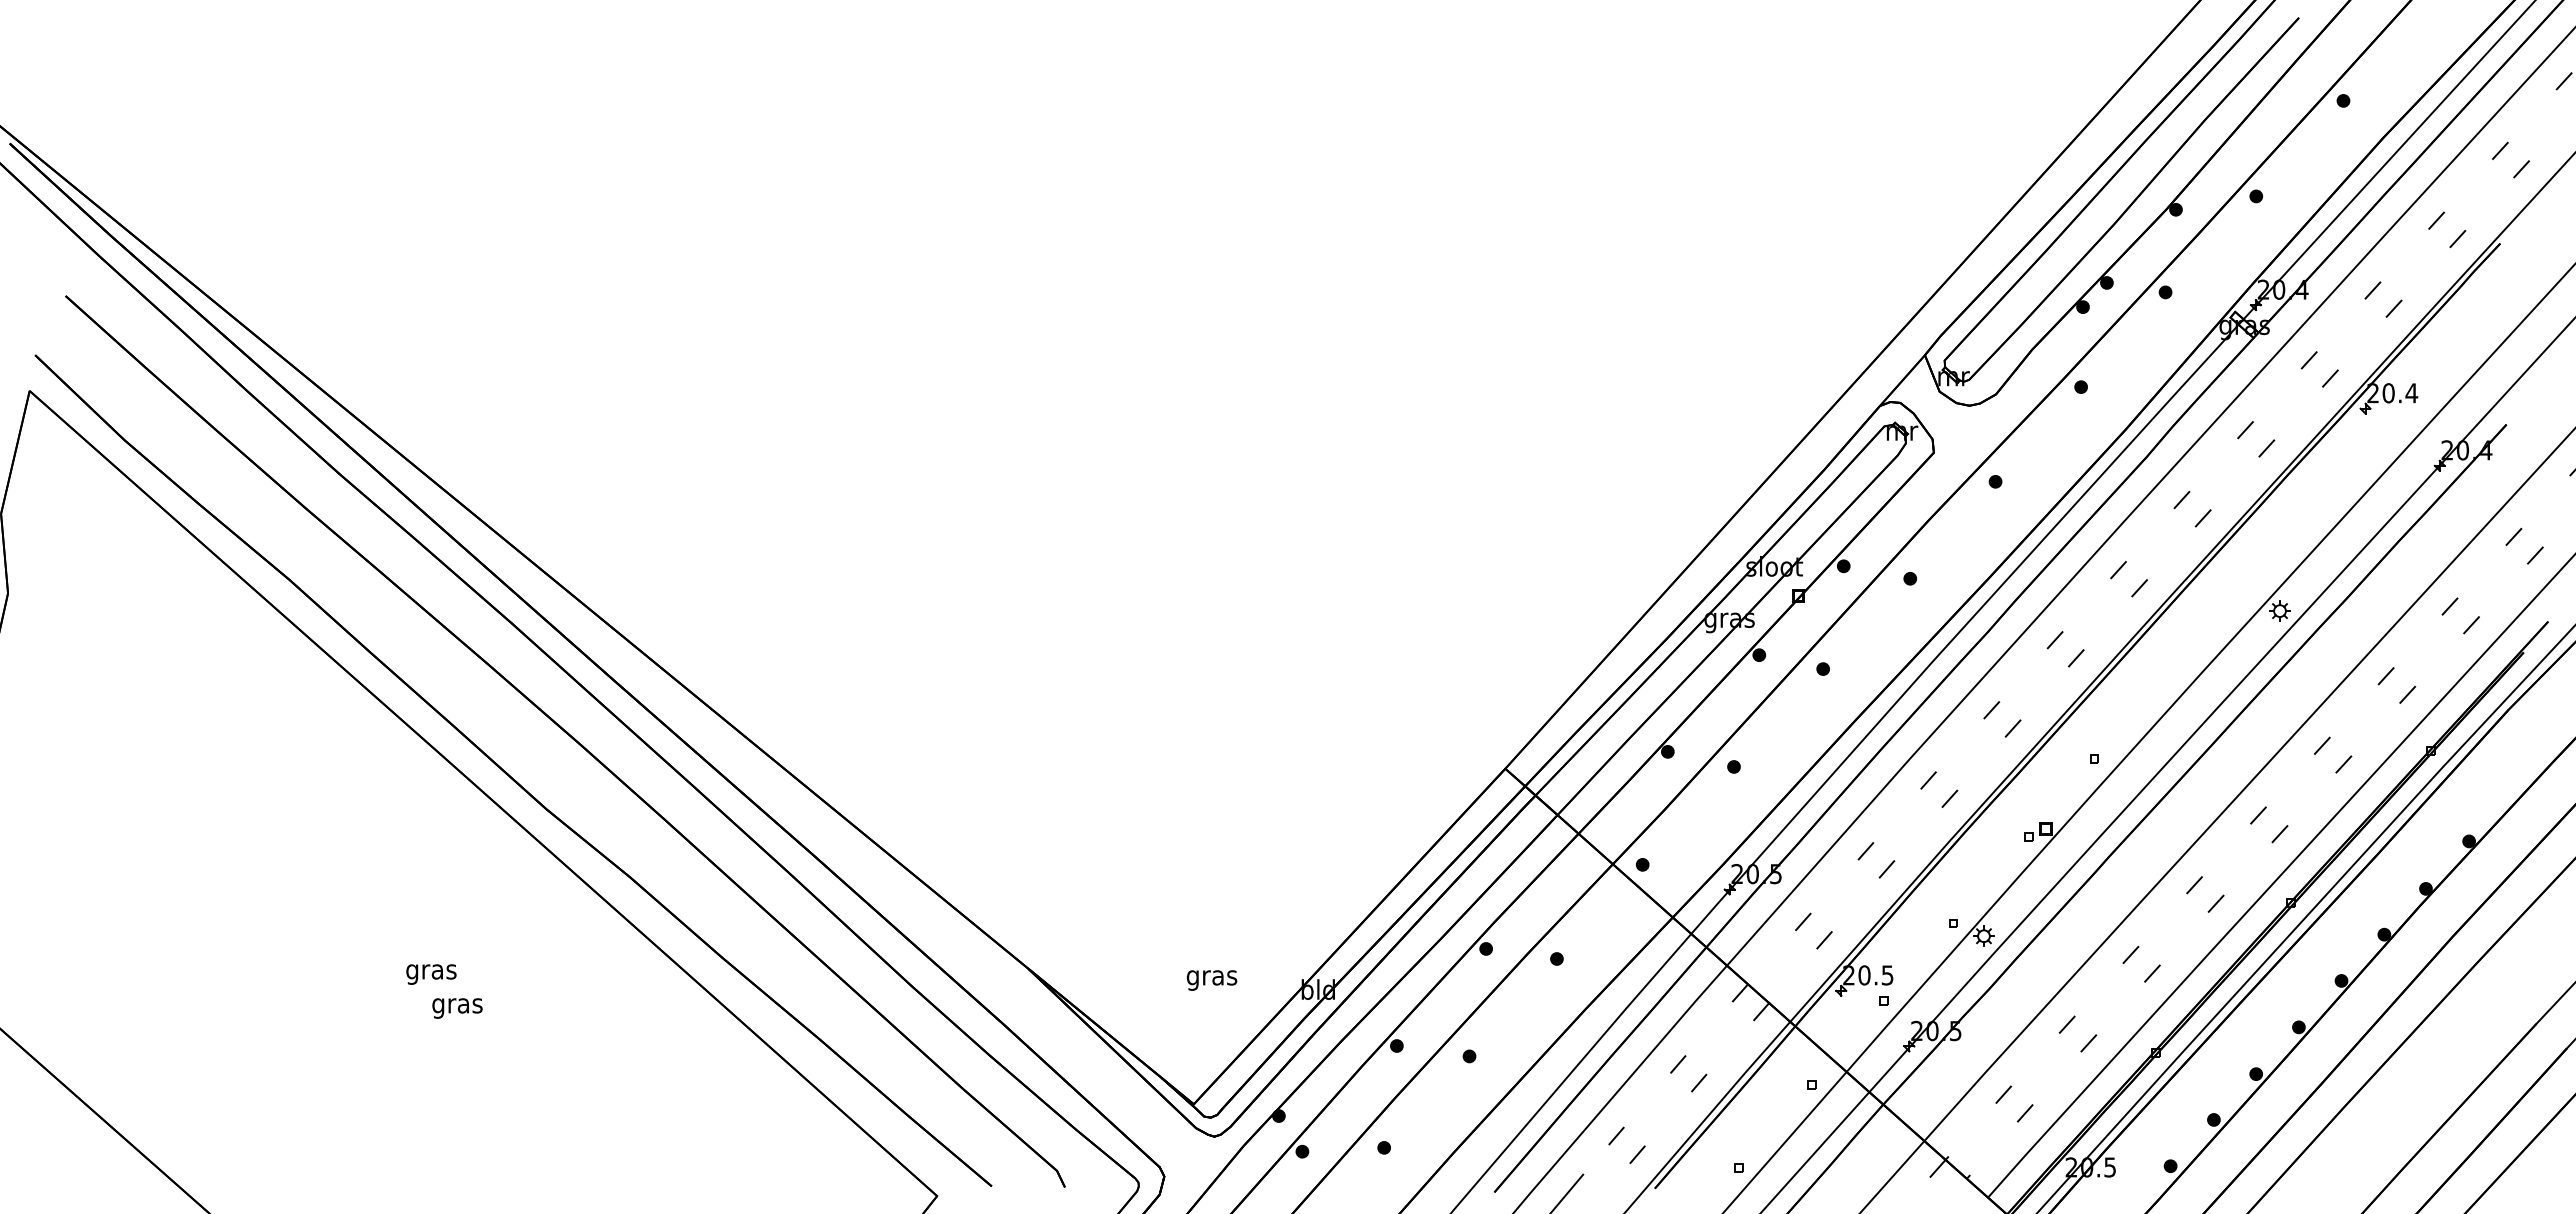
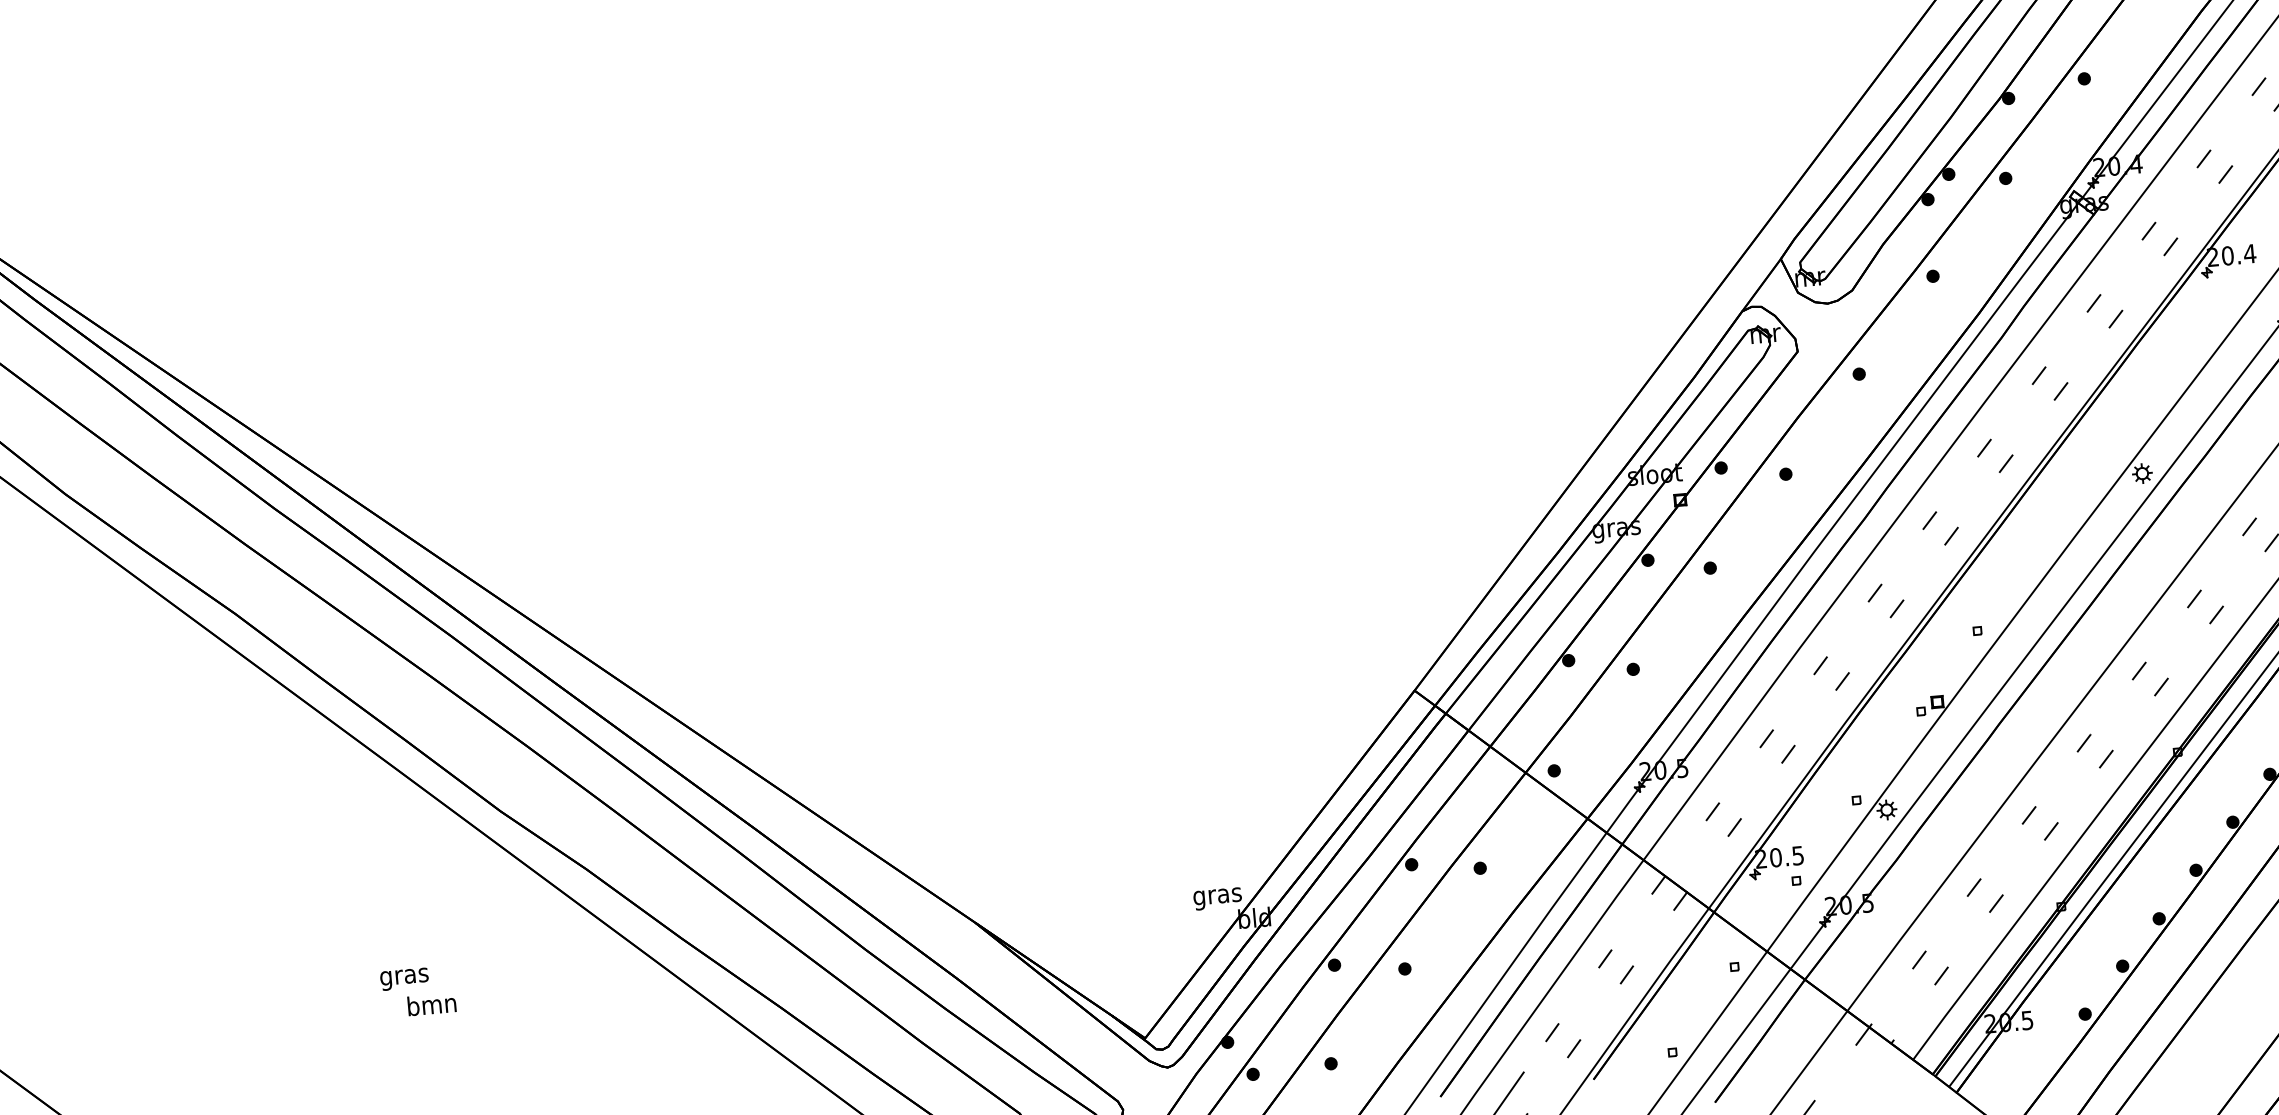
text: (1211, 980) -> (1217, 898), moved
text: (457, 1005) -> (432, 1006), gras -> bmn

